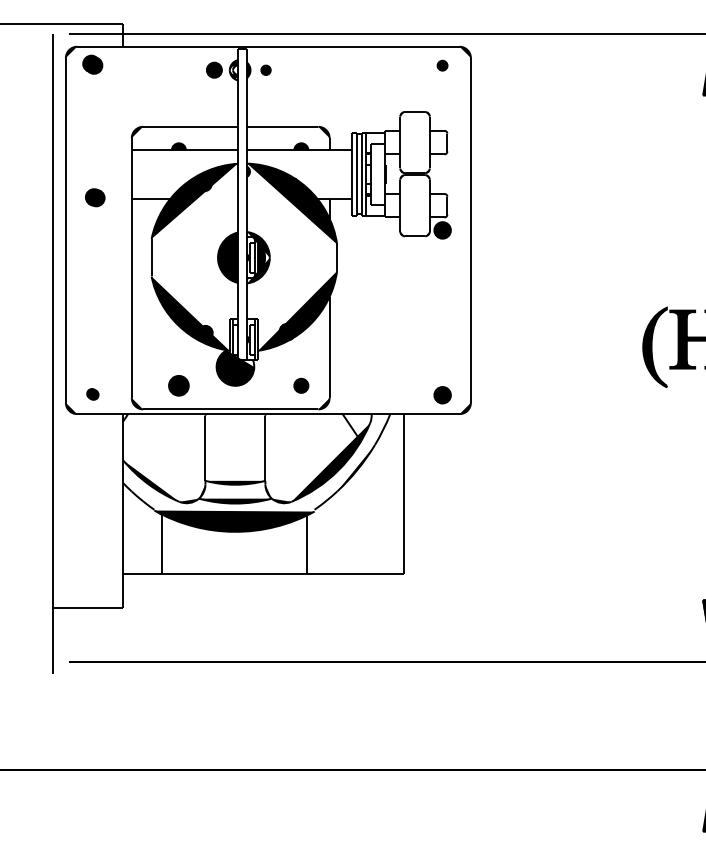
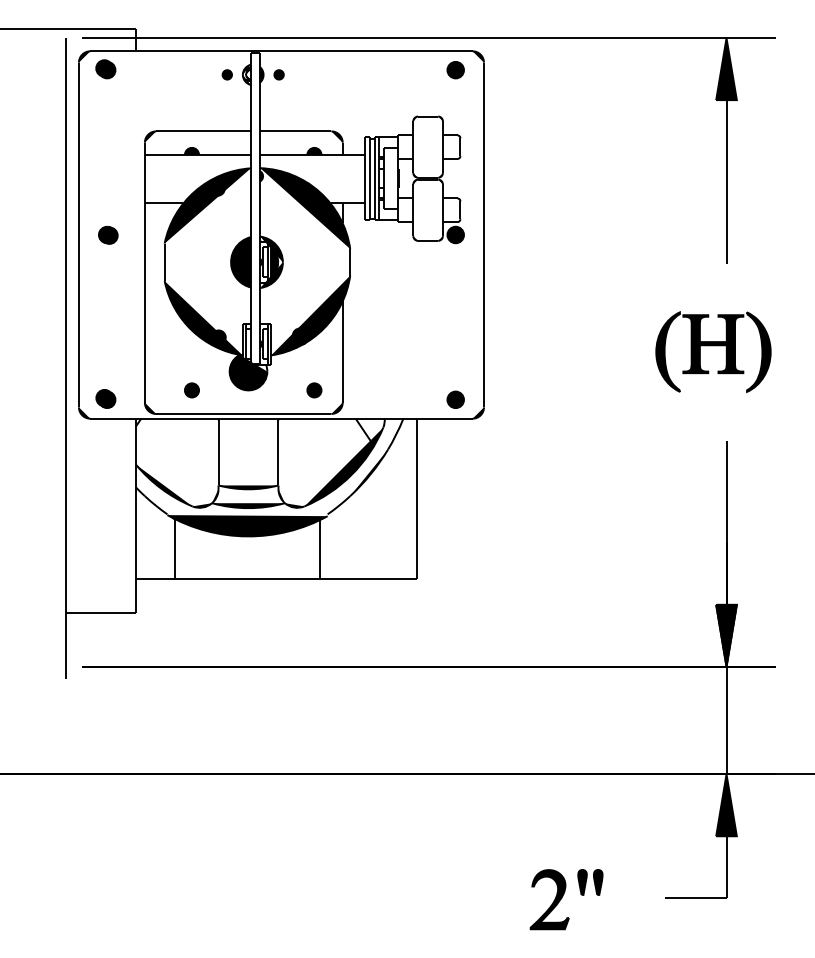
part: (442, 65) -> (455, 70), size x1.67
part: (213, 69) -> (226, 74), size x0.62
part: (95, 196) -> (108, 234), moved
part: (178, 385) -> (191, 390), size x0.71
part: (92, 393) -> (105, 398), size x1.67

